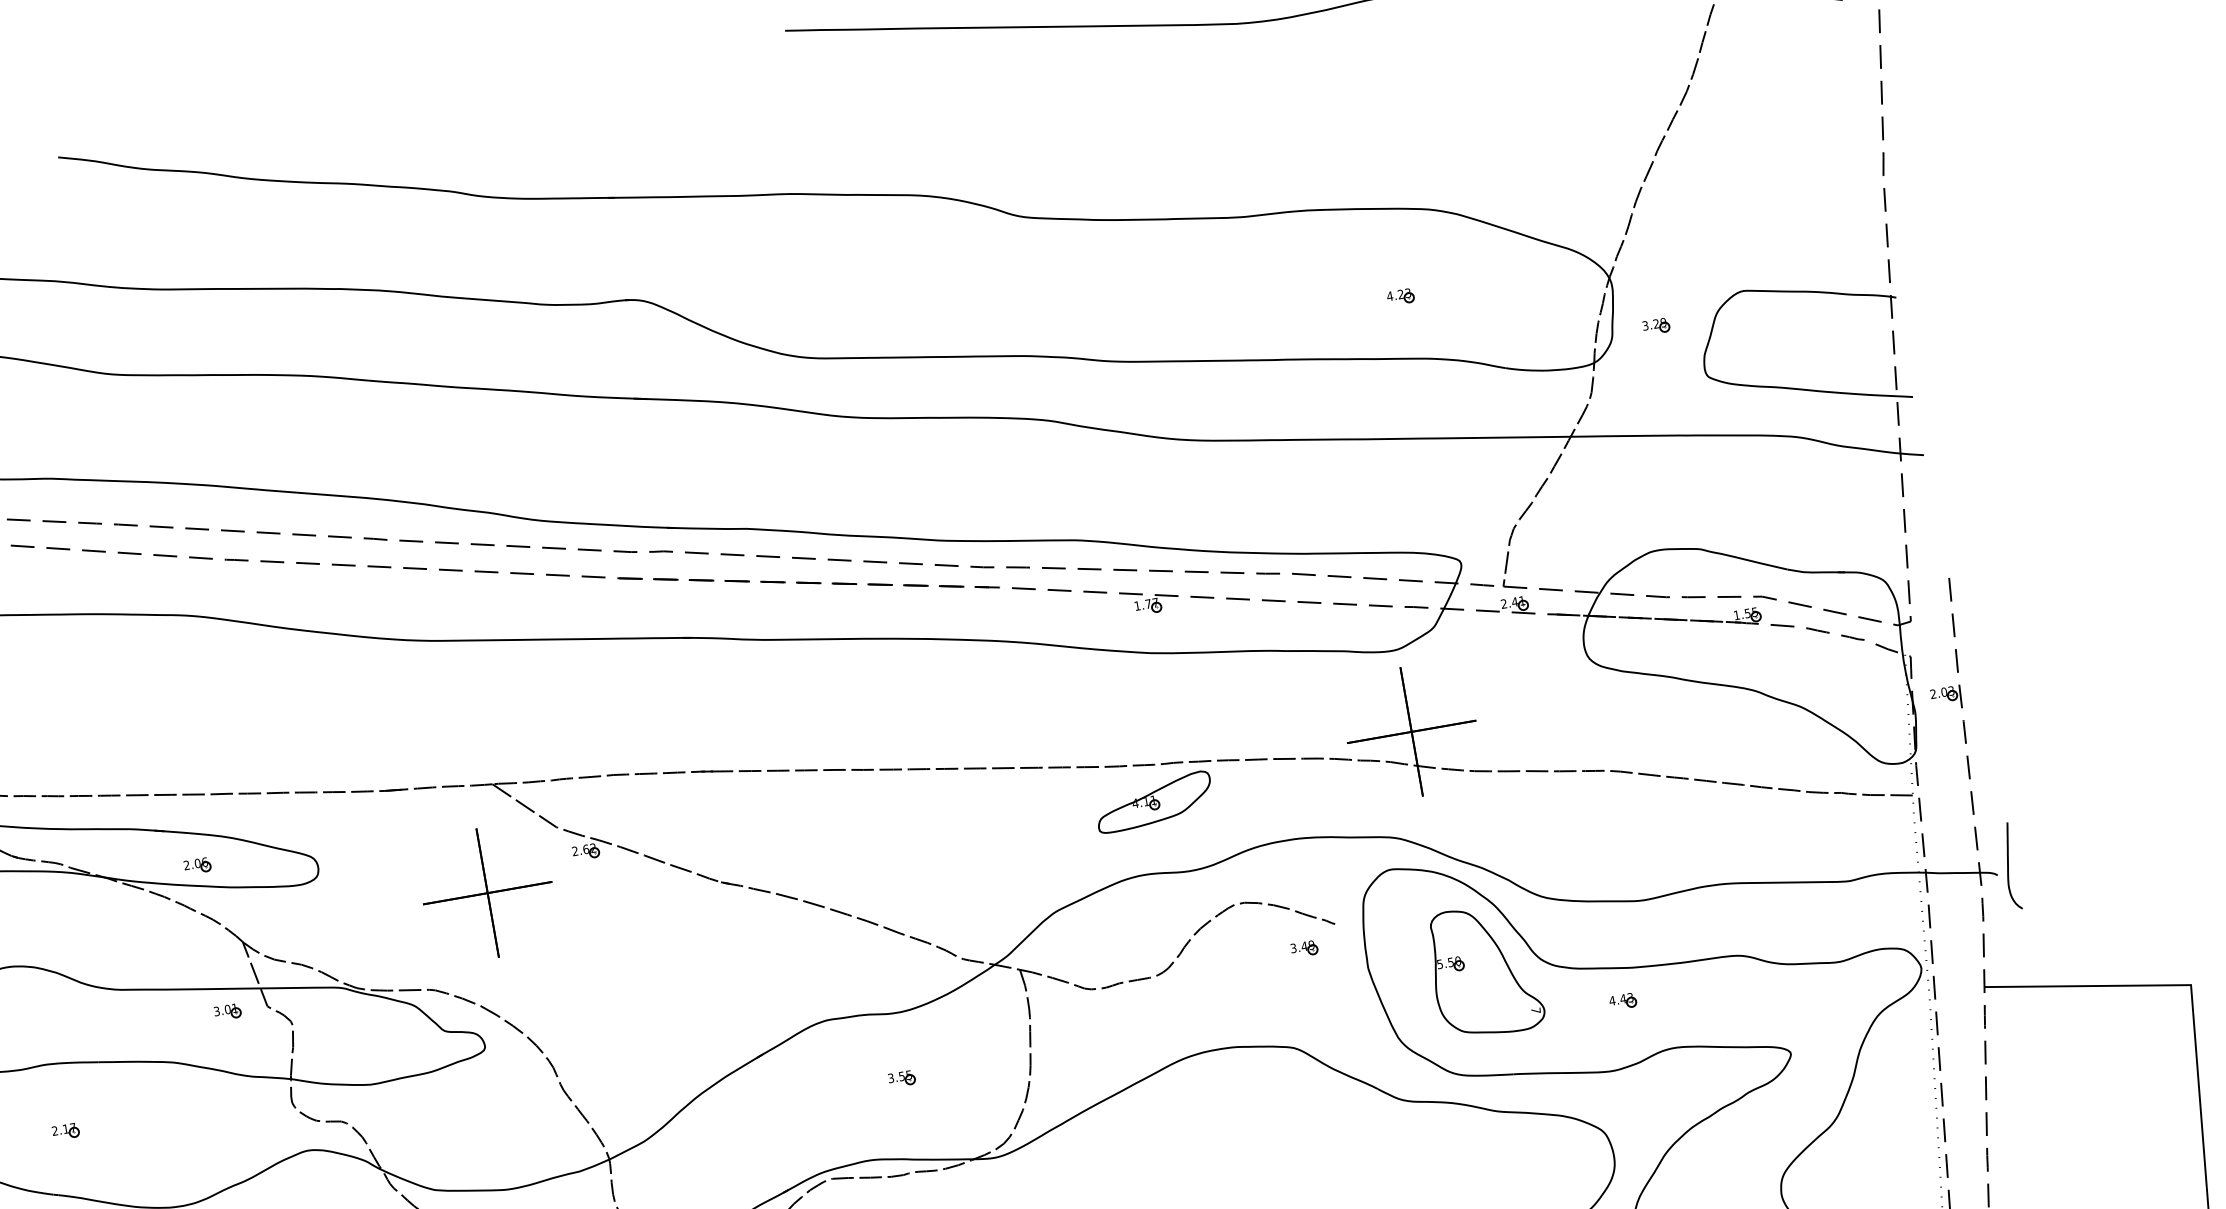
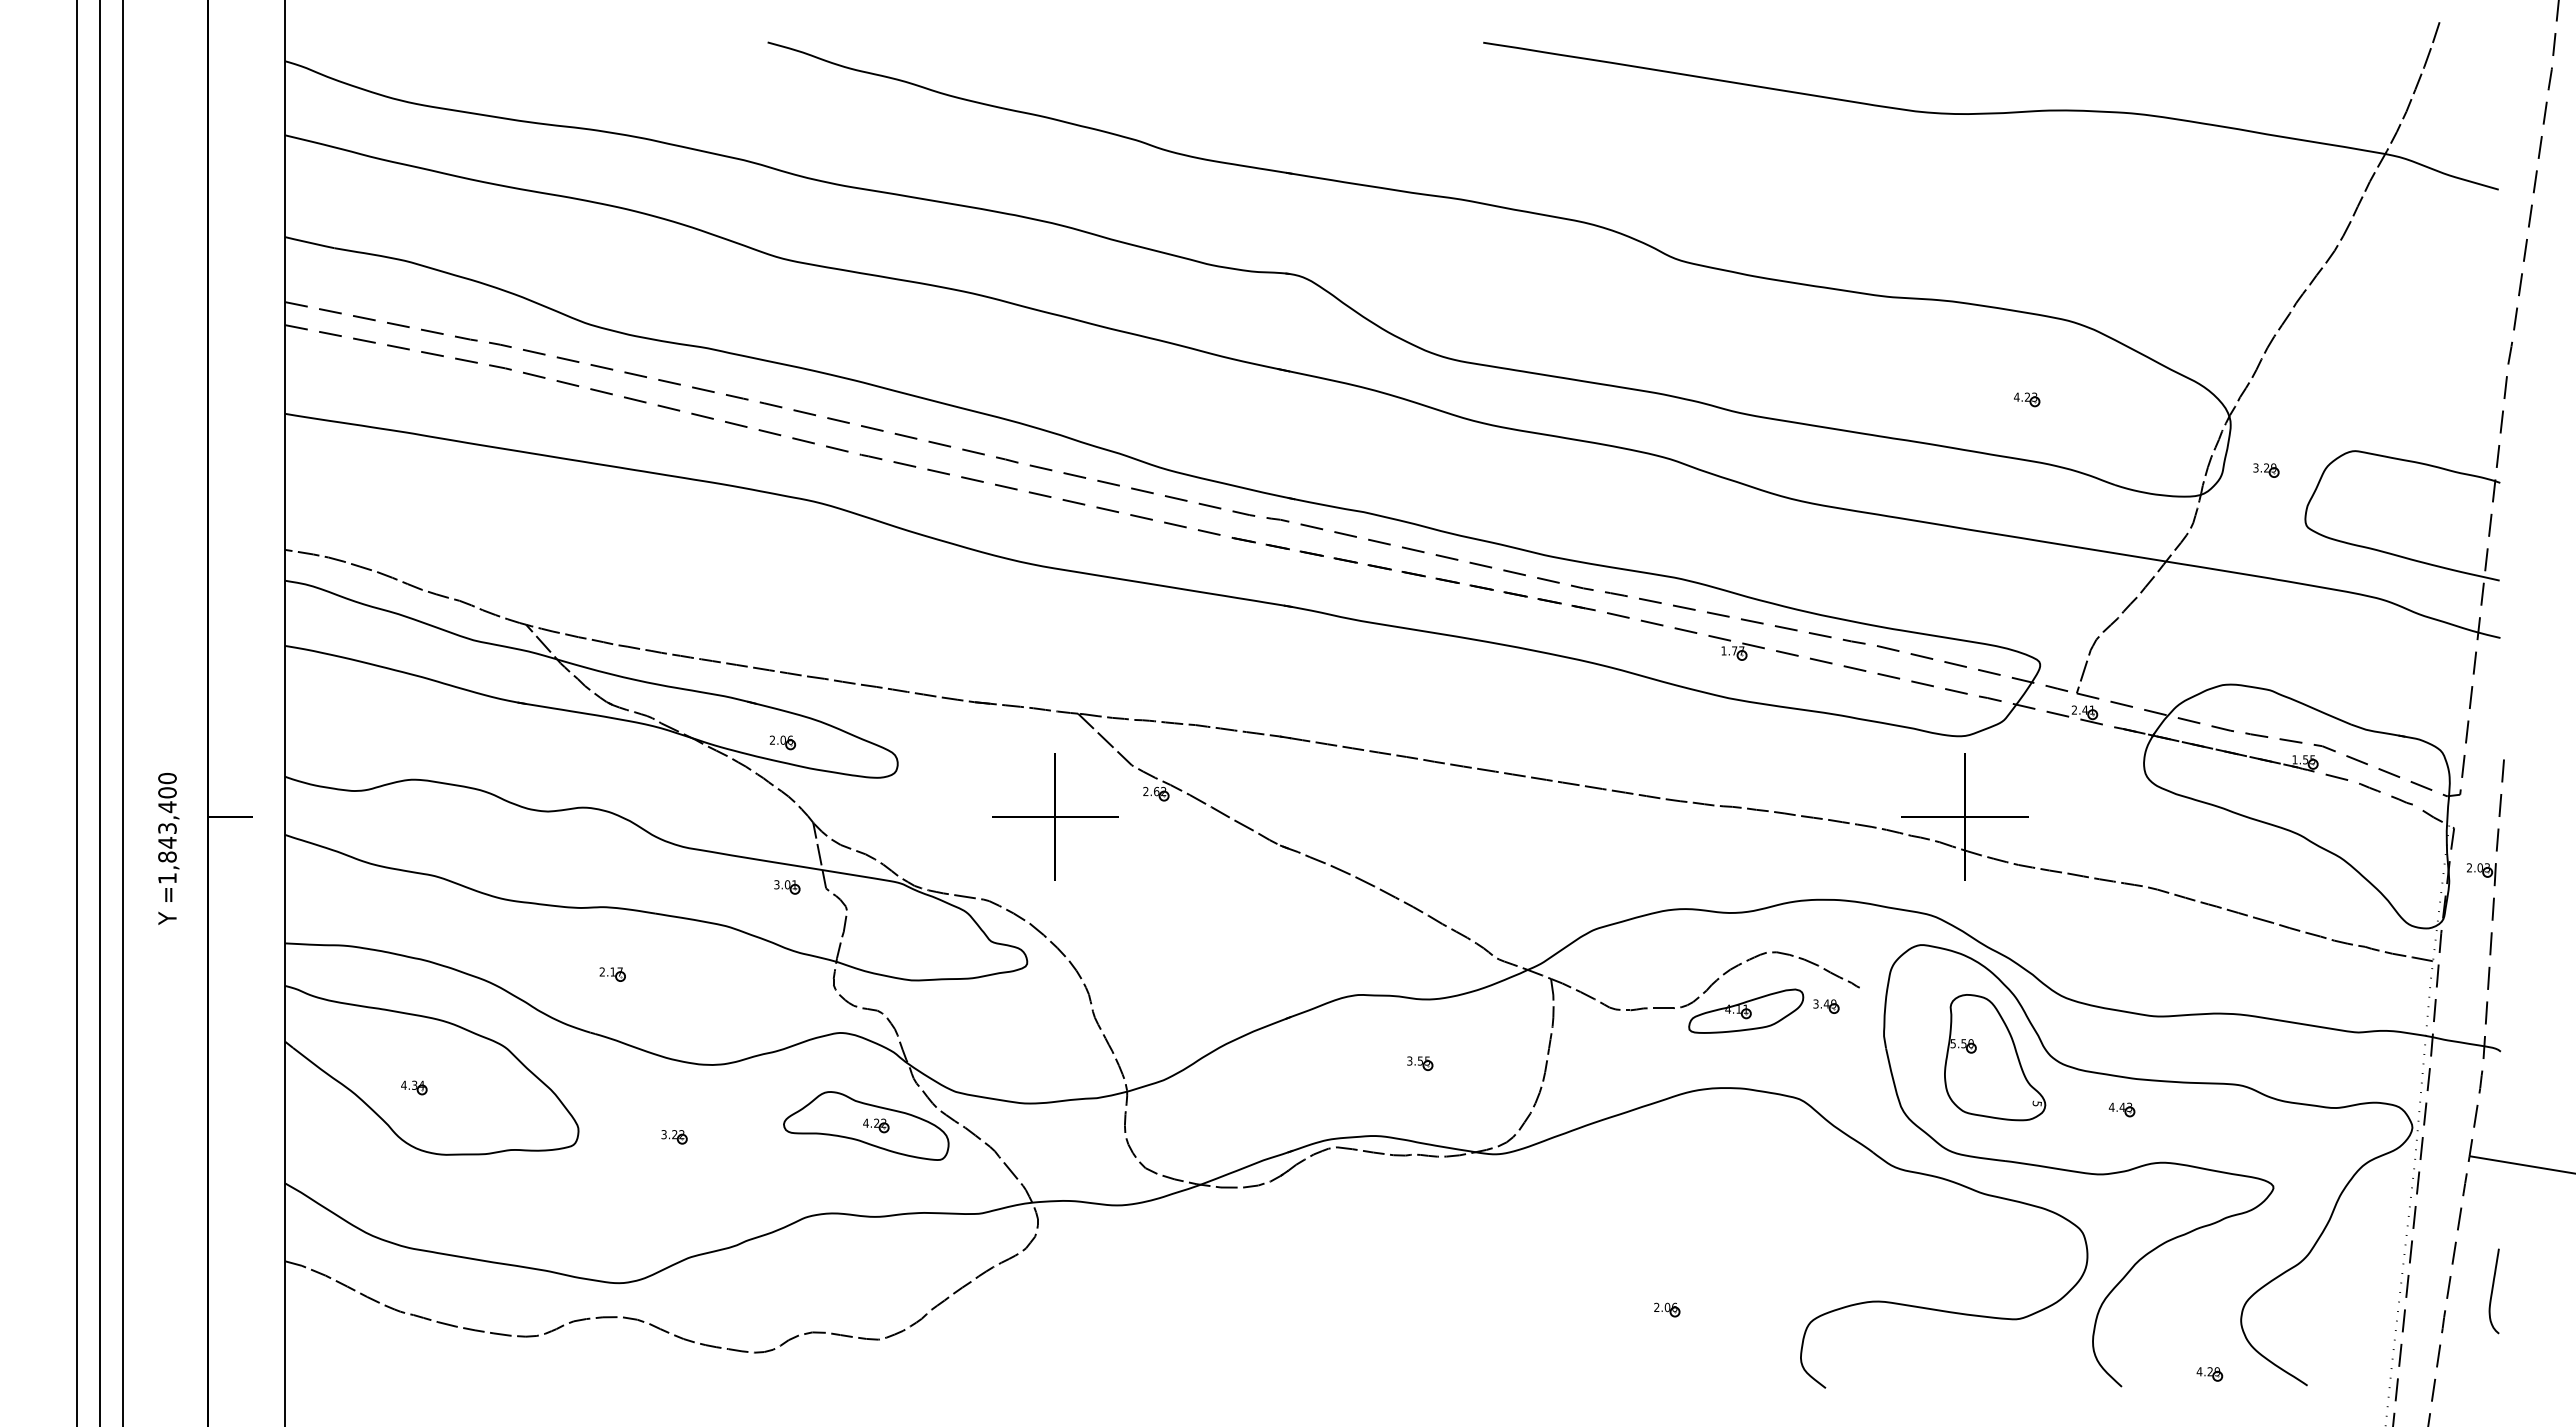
part: (1154, 801) -> (1746, 1010), moved
curve: (2009, 865) -> (2493, 1290), moved
text: (1535, 1010) -> (2036, 1103), 7 -> 5

